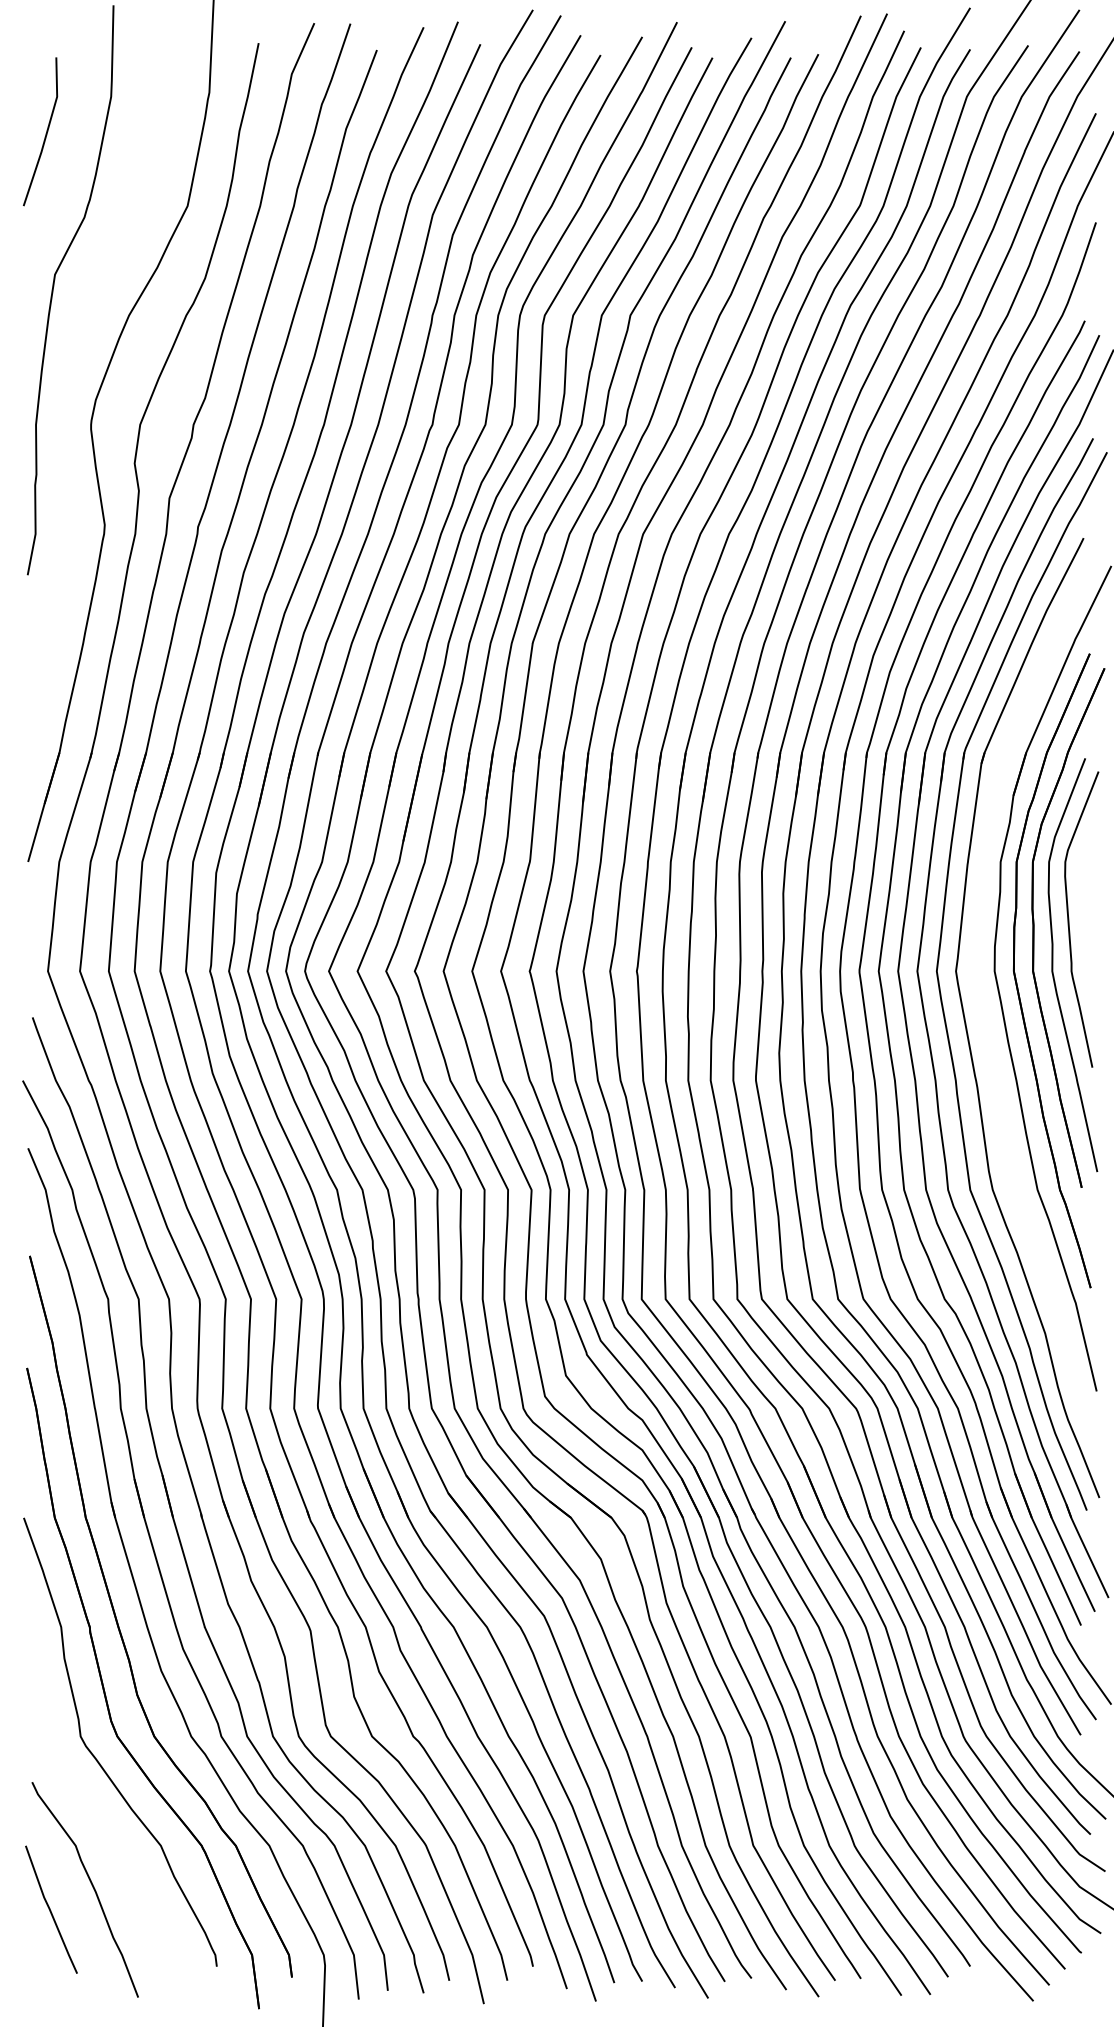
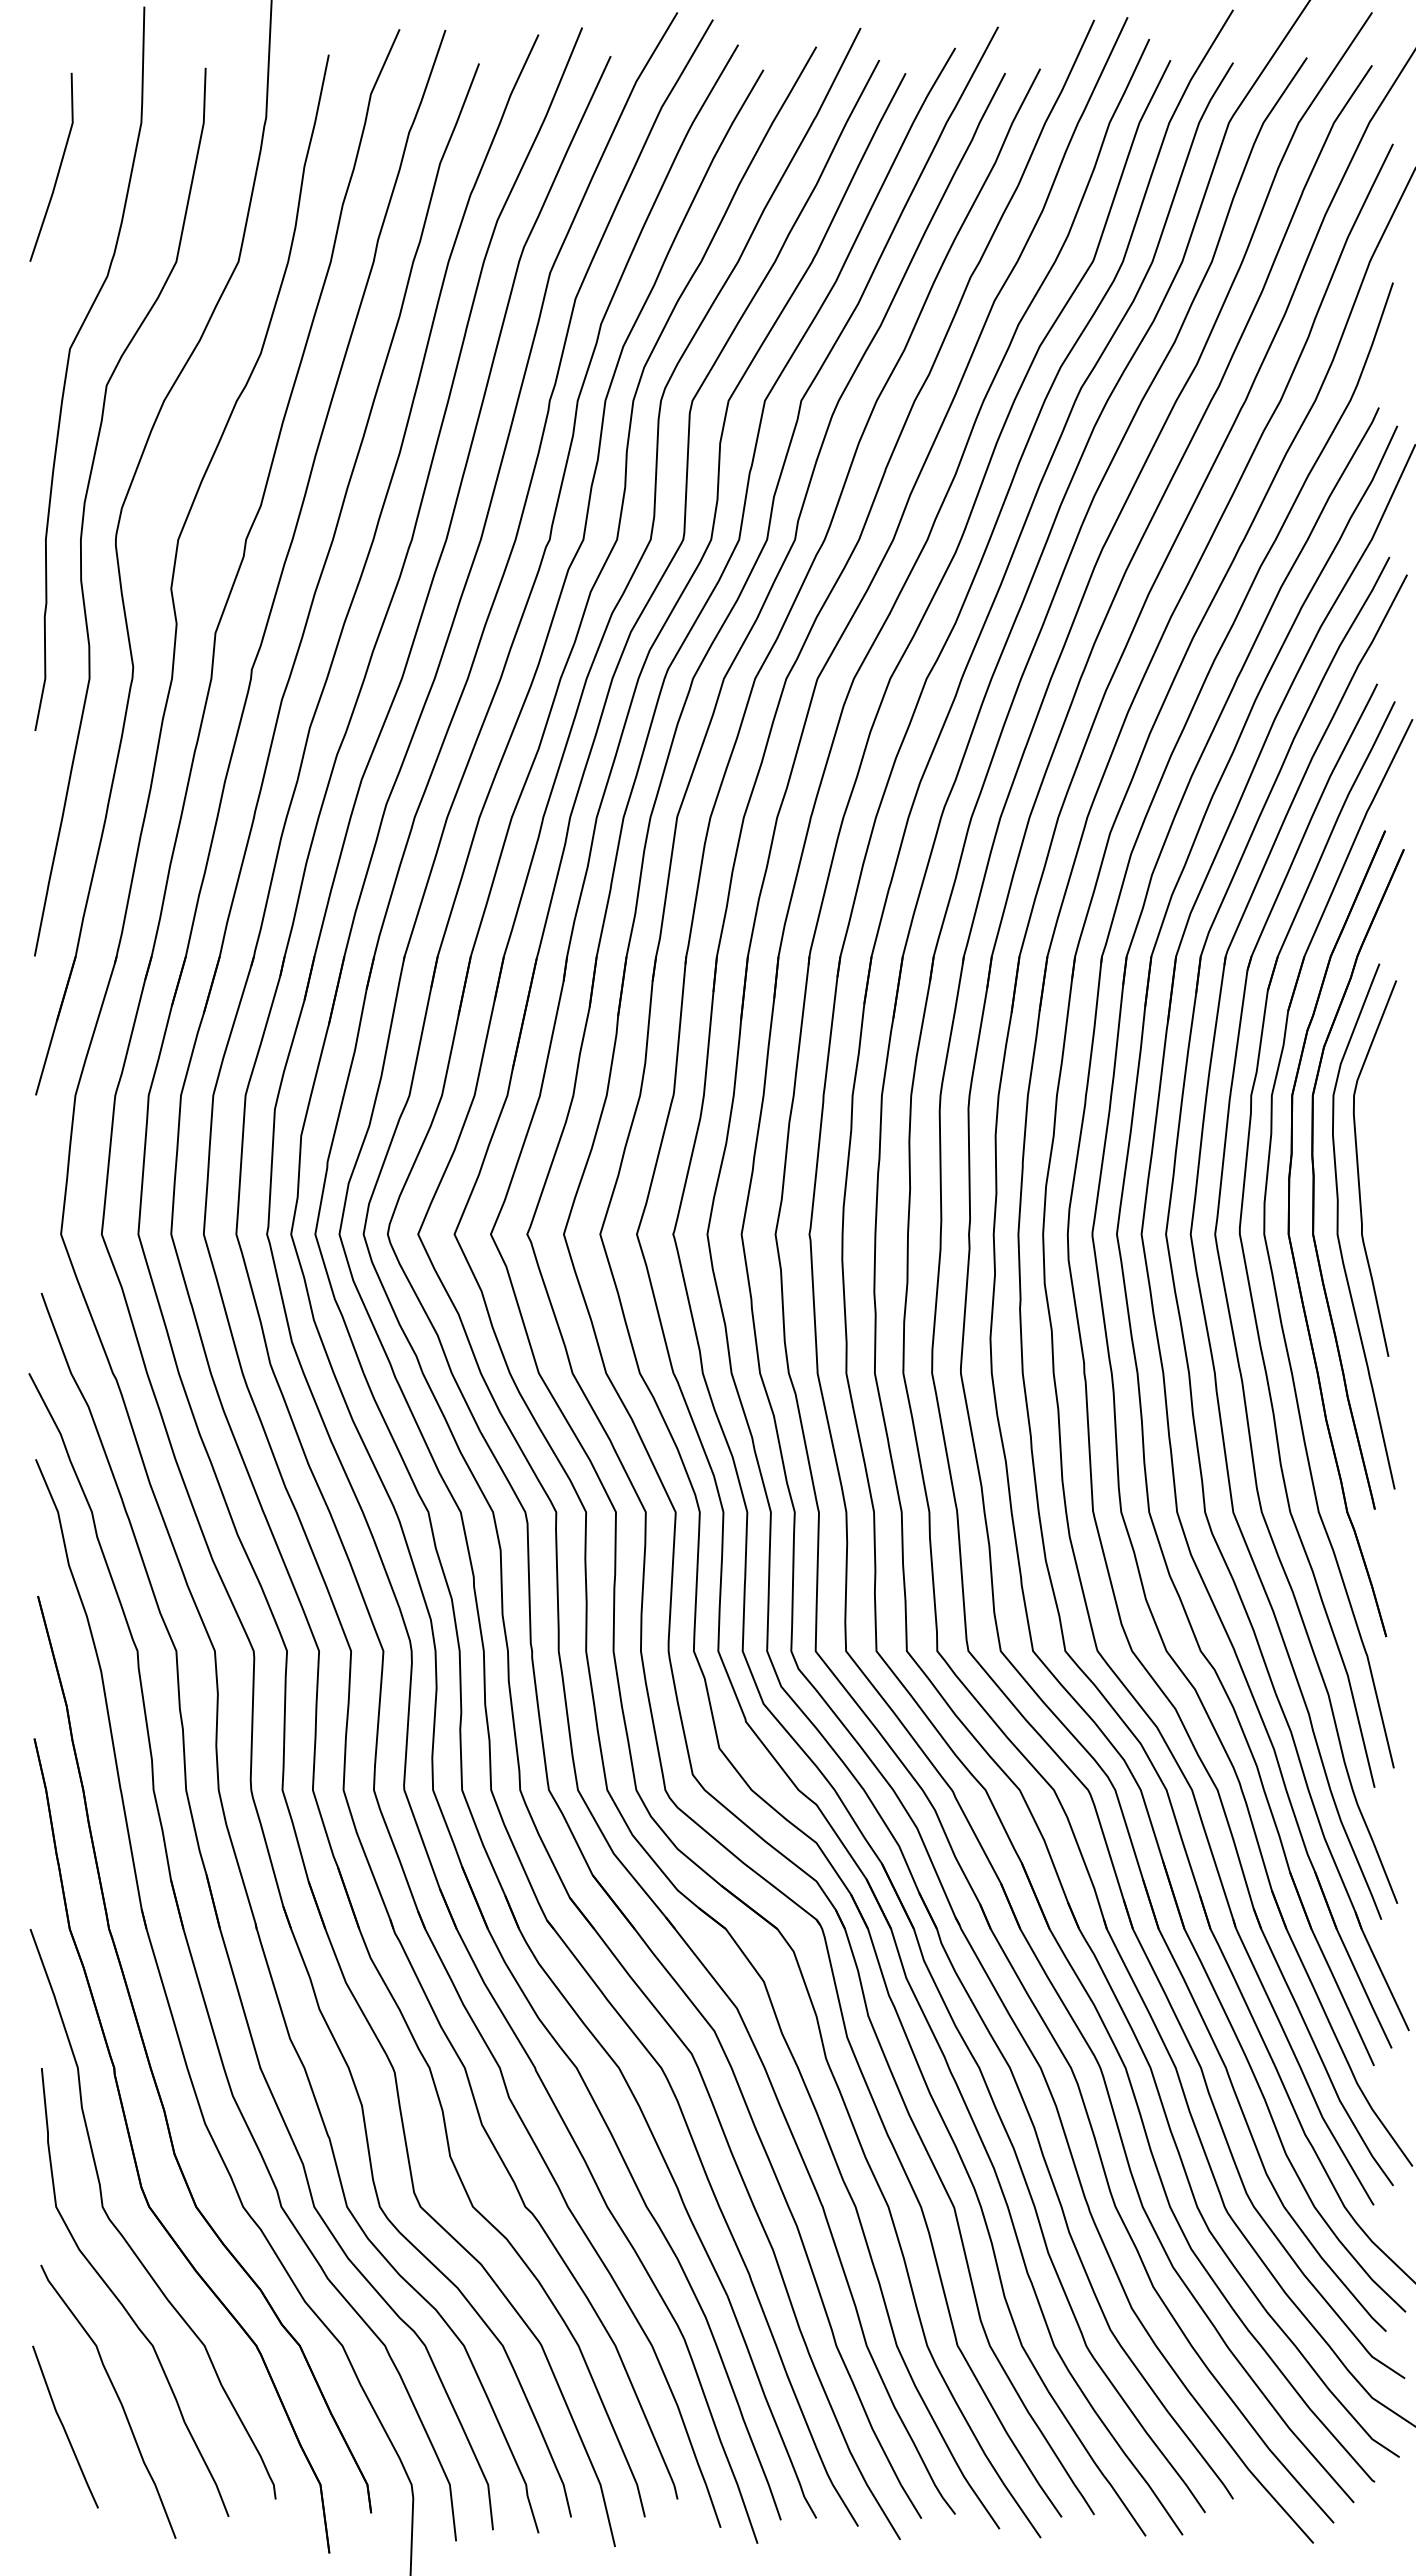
curve: (67, 399) -> (85, 507), added
part: (979, 989) -> (1245, 1257), added
curve: (97, 1813) -> (123, 2304), added

